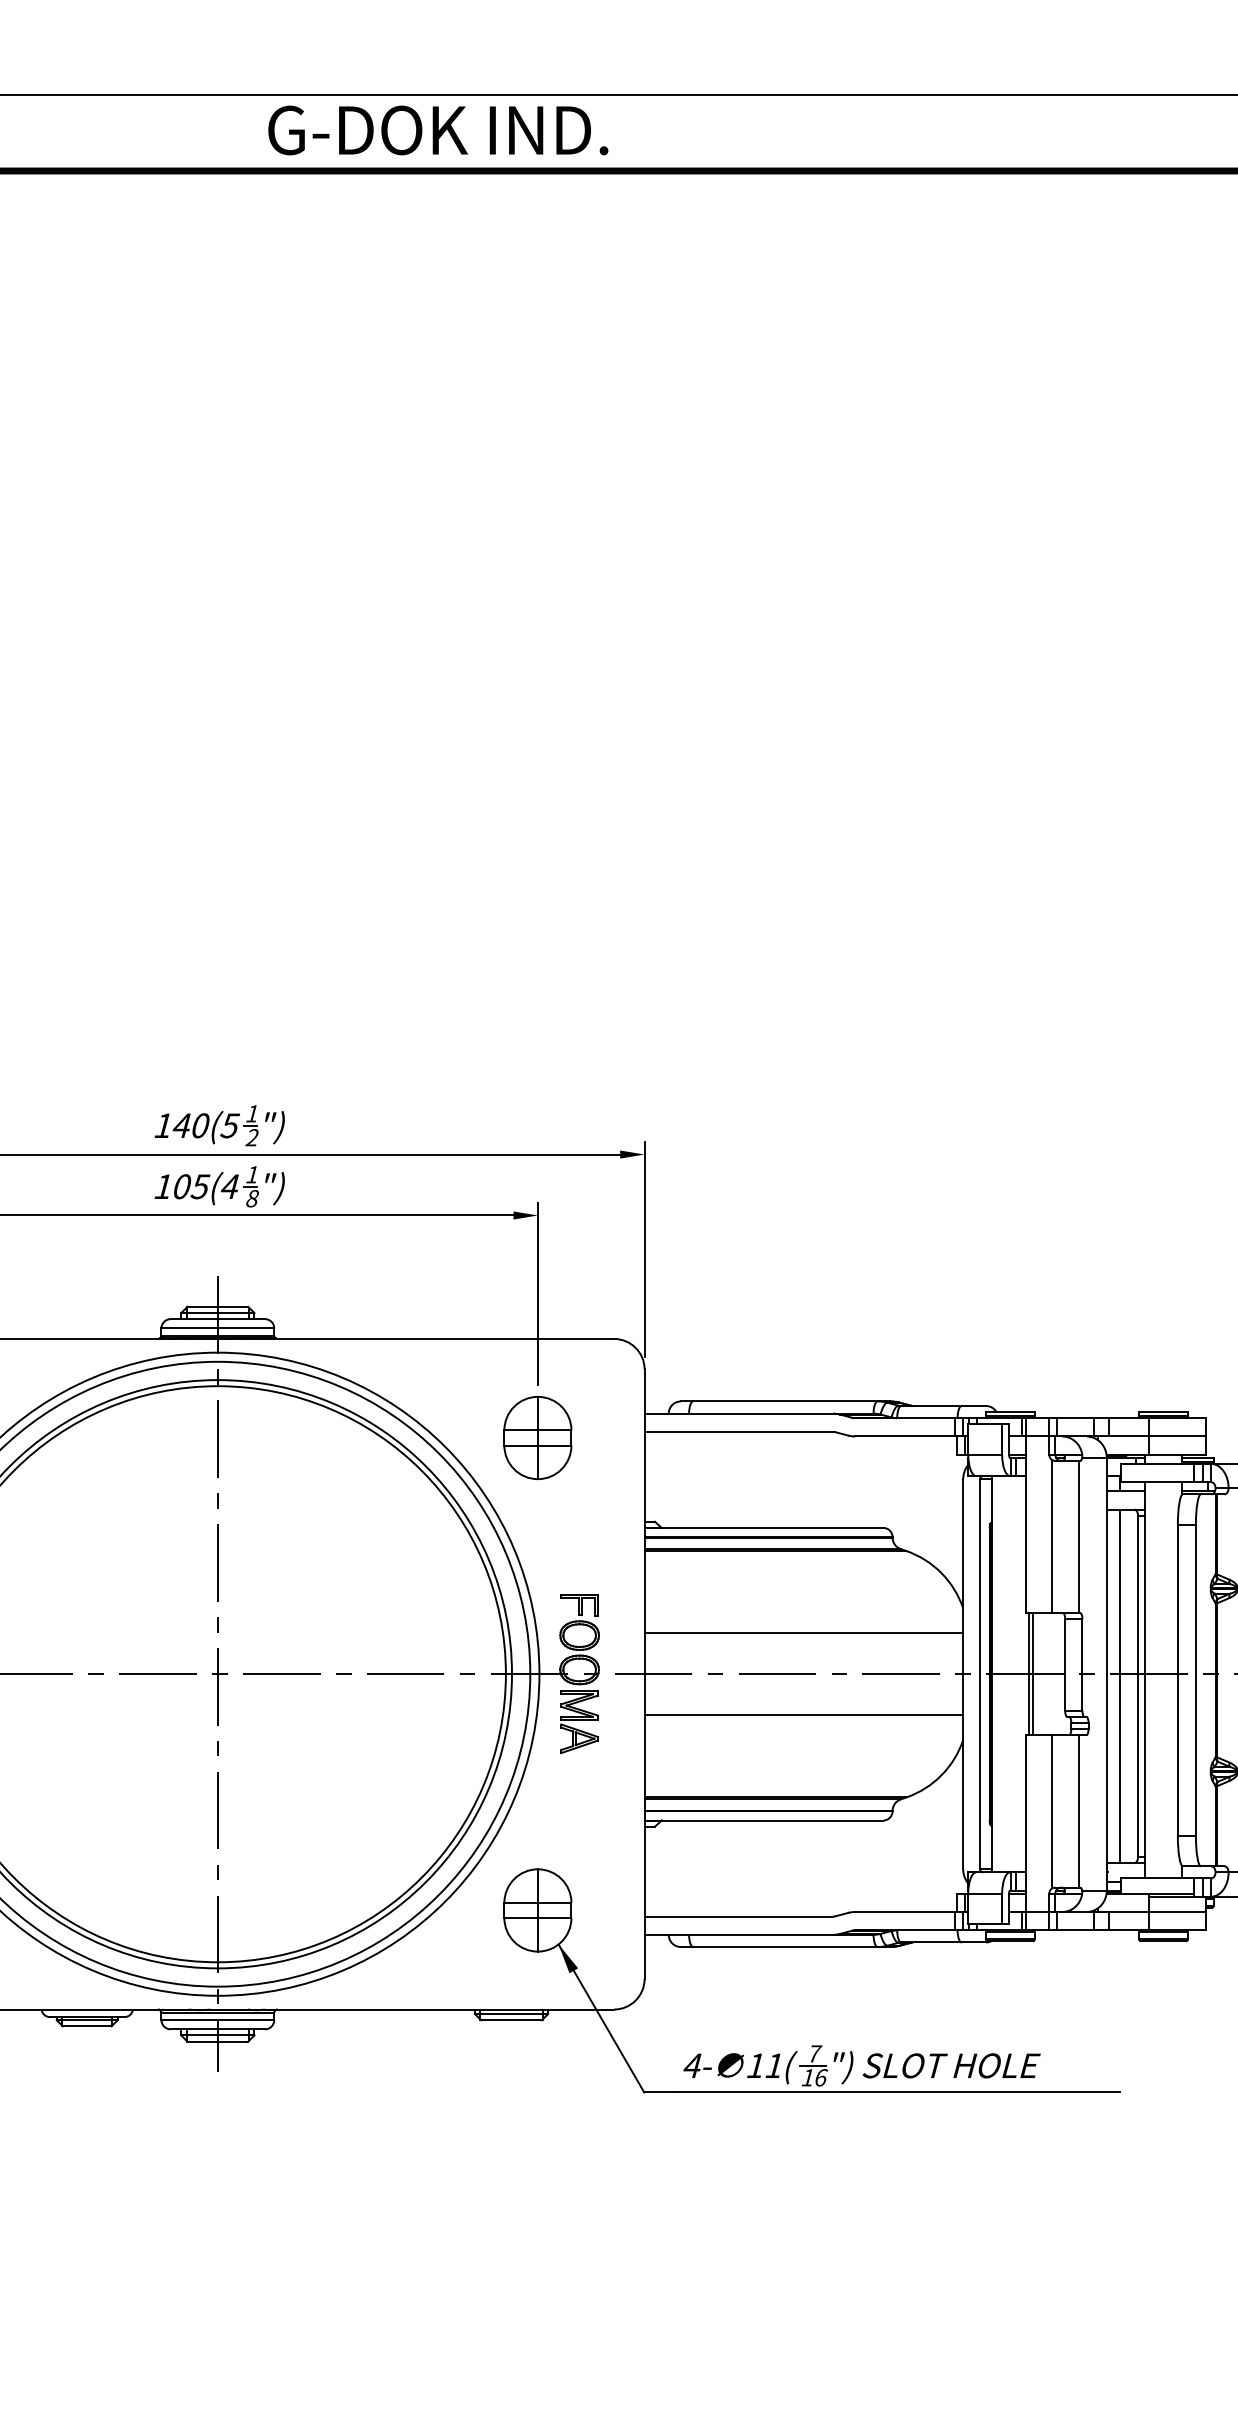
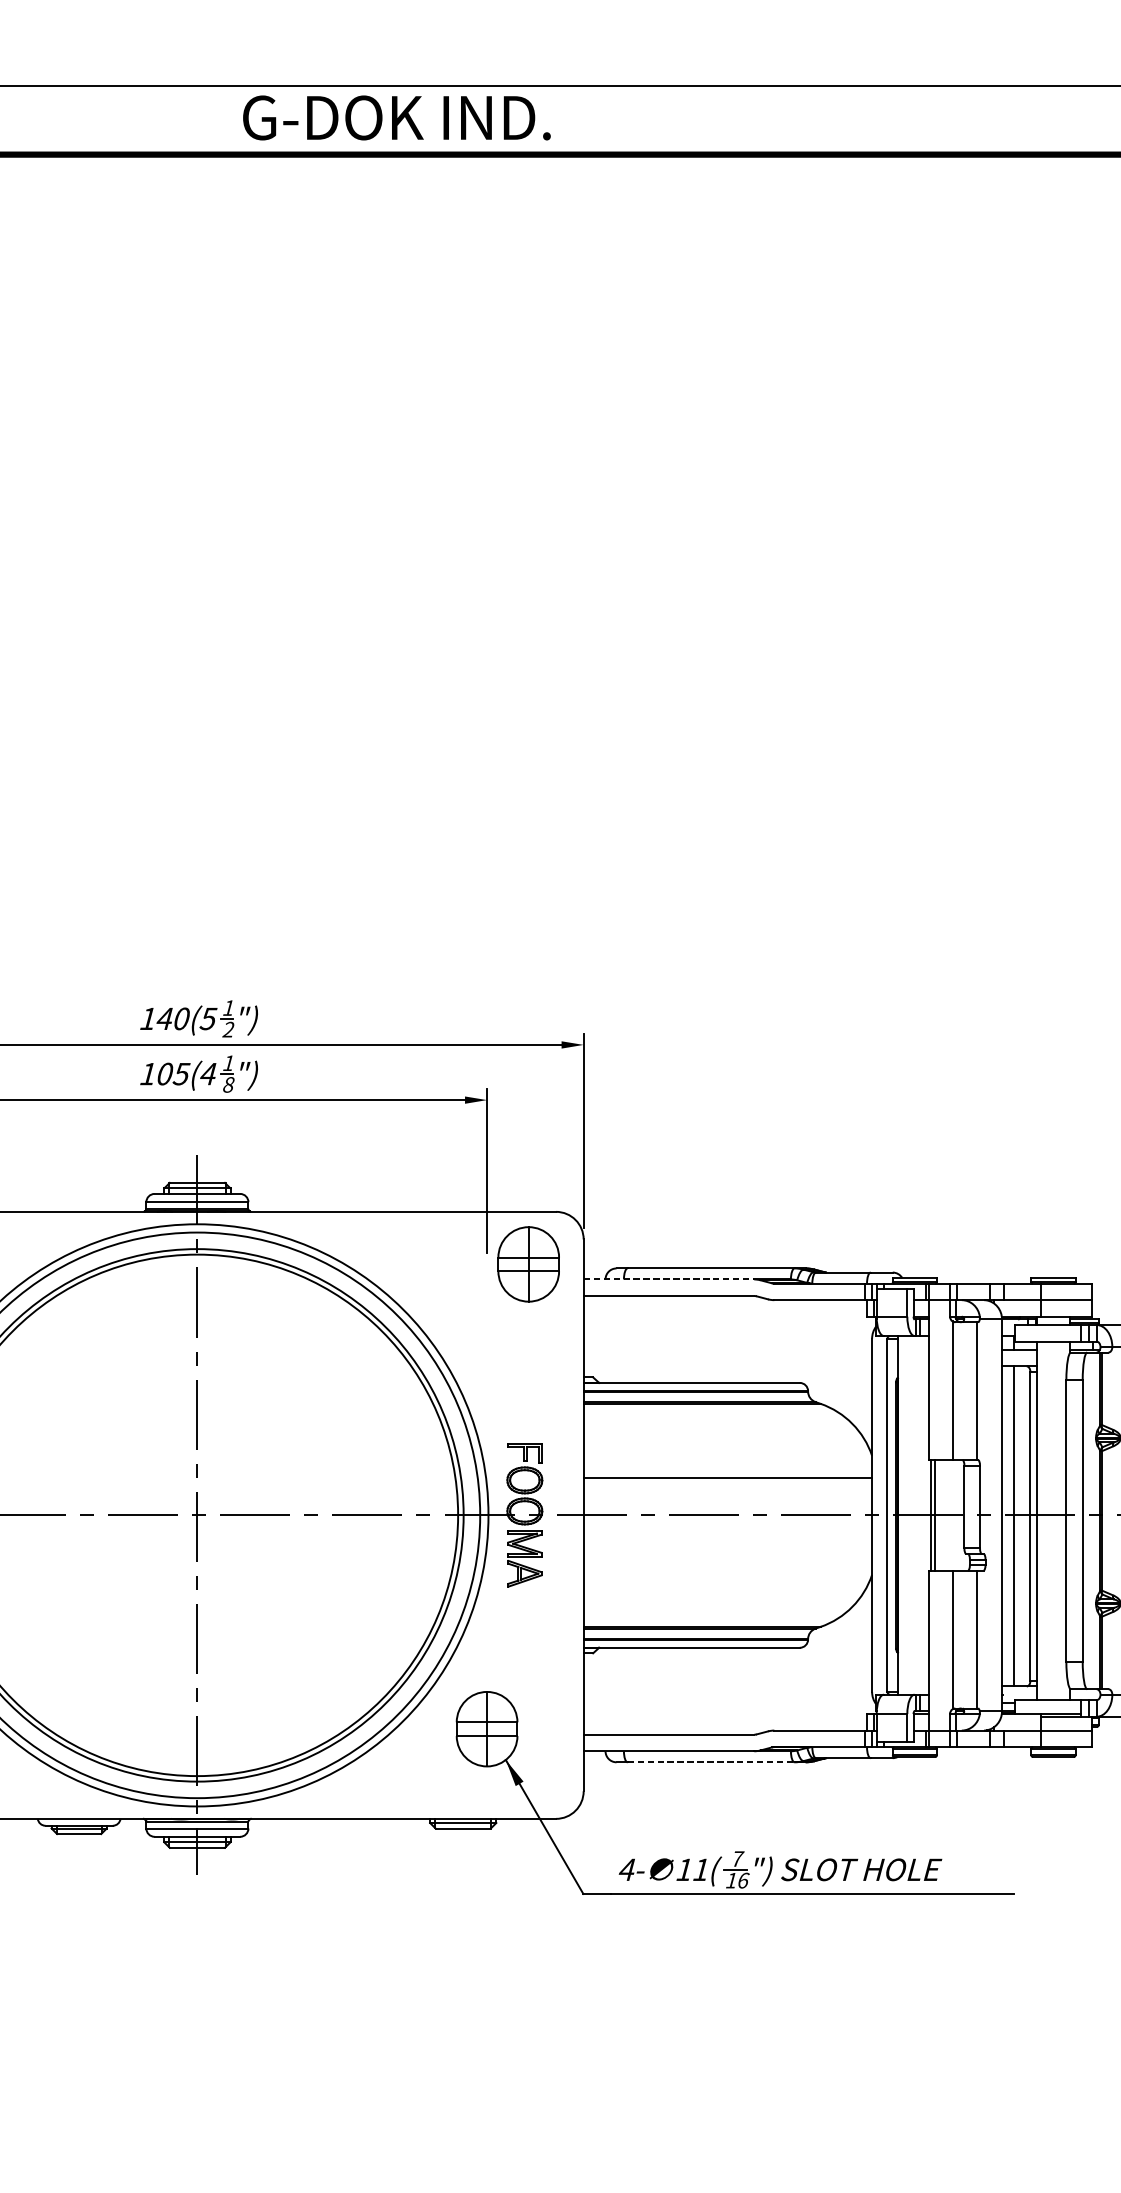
line: (739, 1413) -> (669, 1279), solid -> dashed
part: (537, 1437) -> (528, 1263), moved
line: (803, 1715) -> (727, 1552), removed
line: (785, 1947) -> (711, 1762), solid -> dashed

